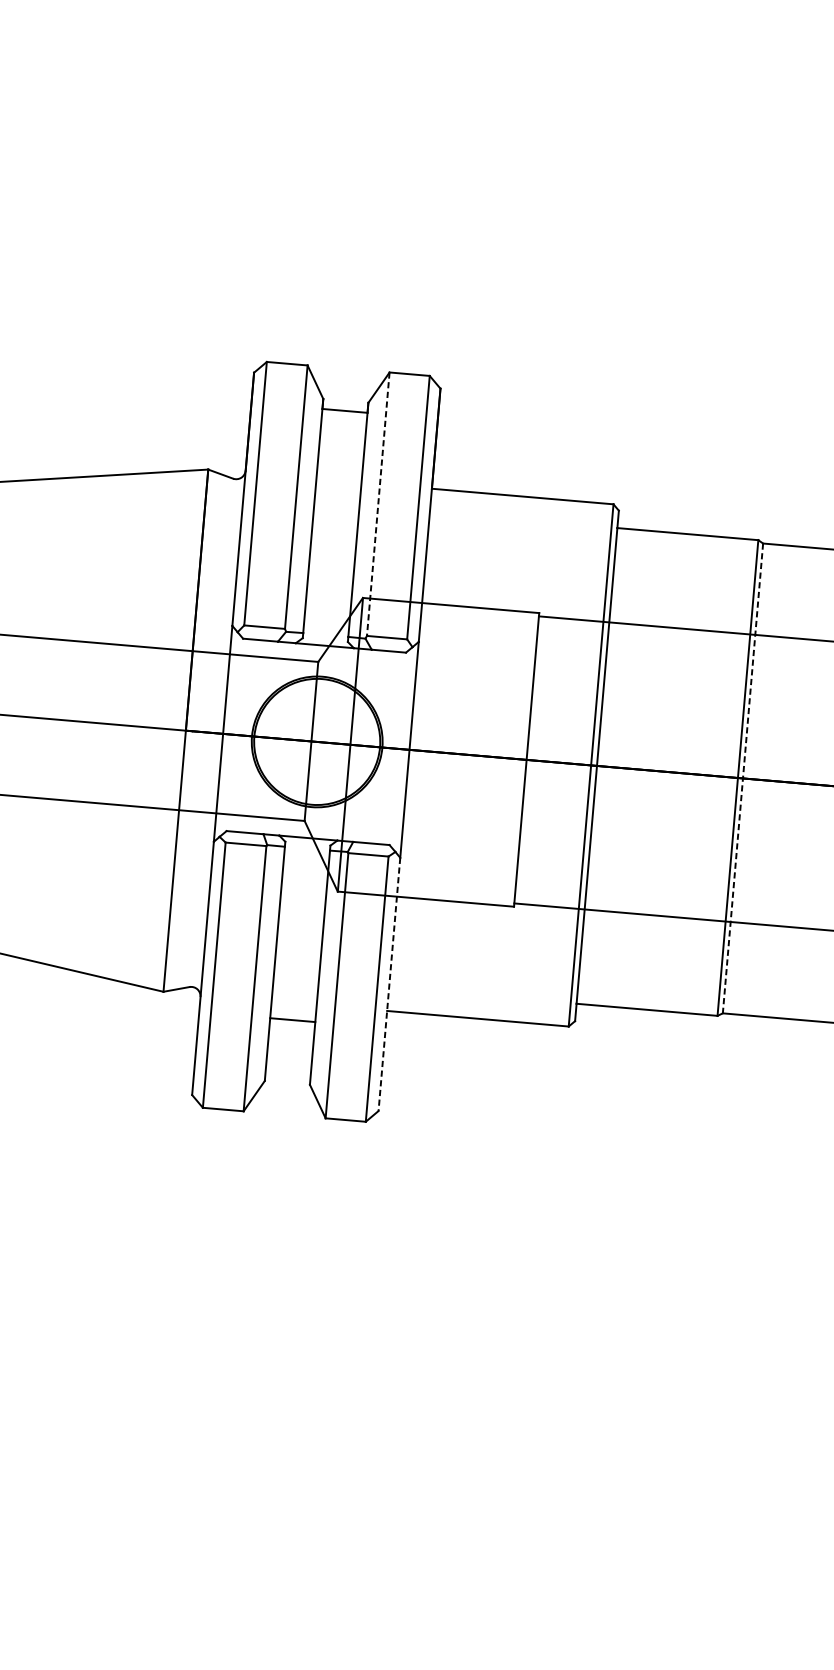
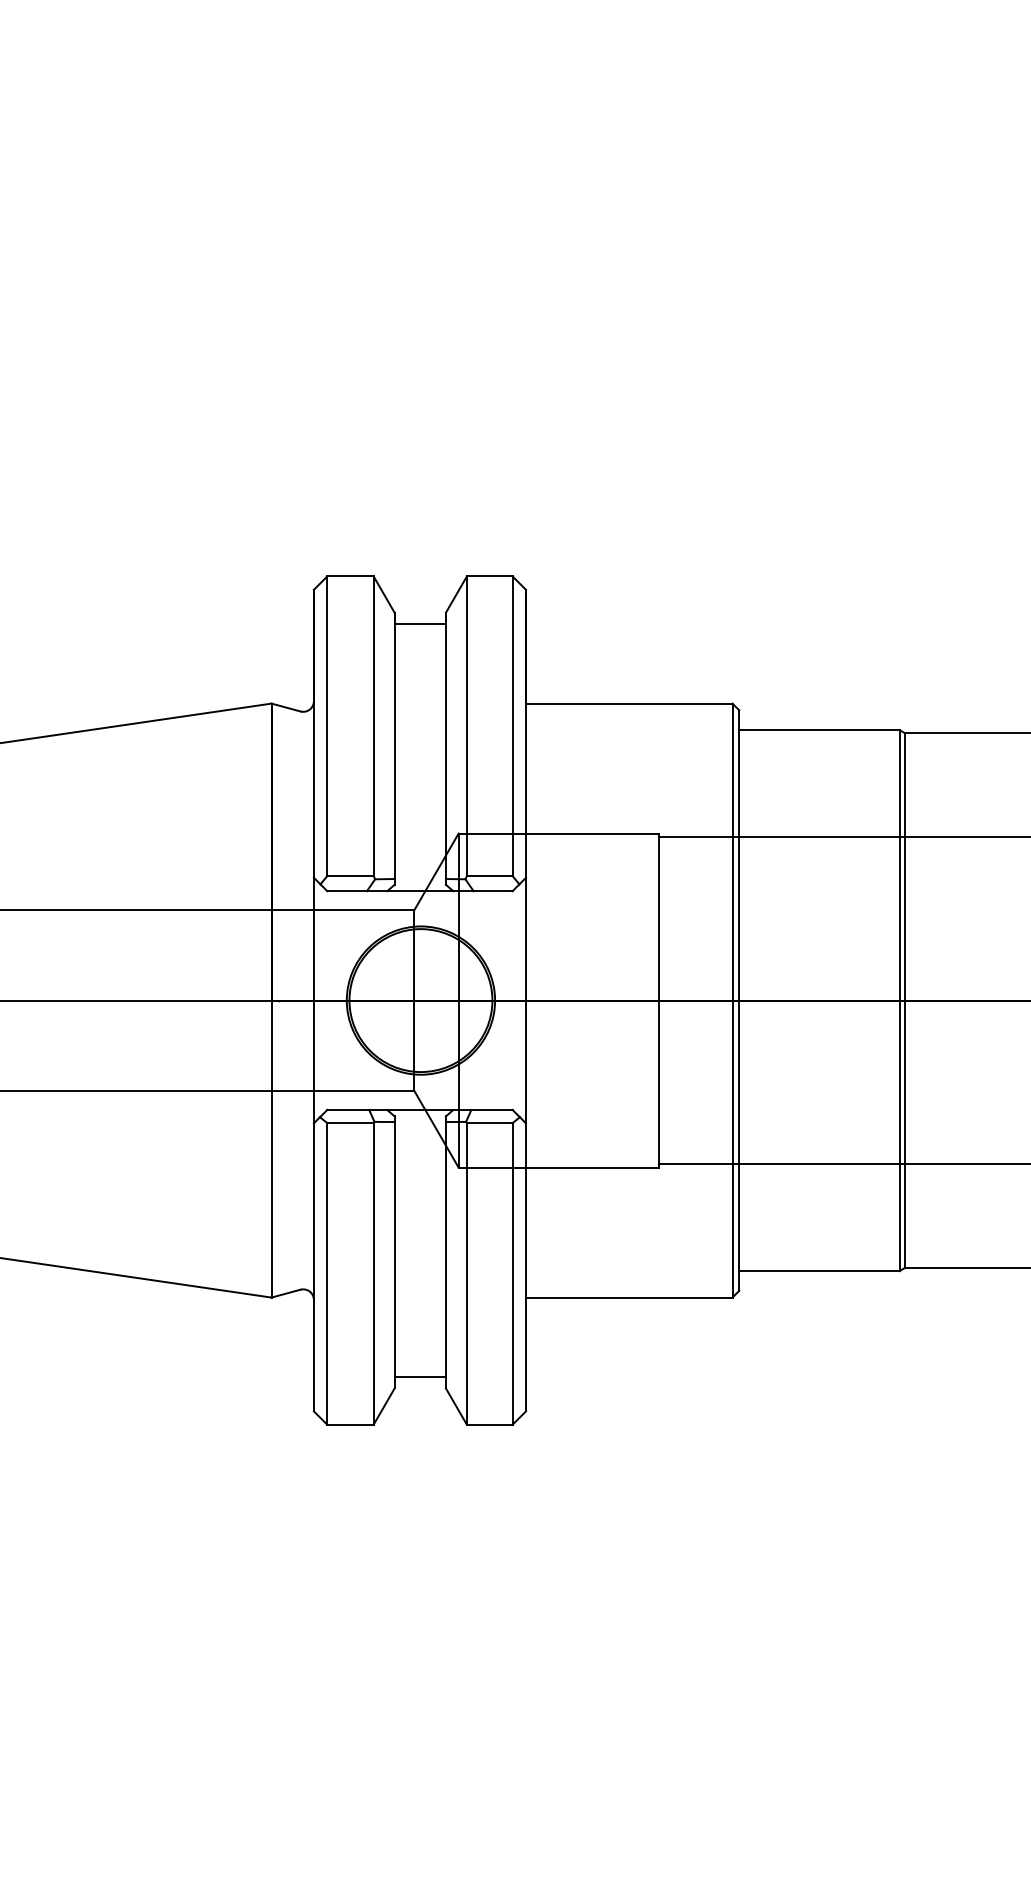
line: (377, 504) -> (466, 726), dashed -> solid
line: (743, 779) -> (905, 1001), dashed -> solid
line: (389, 984) -> (525, 1267), dashed -> solid
line: (292, 1020) -> (419, 1377), moved

